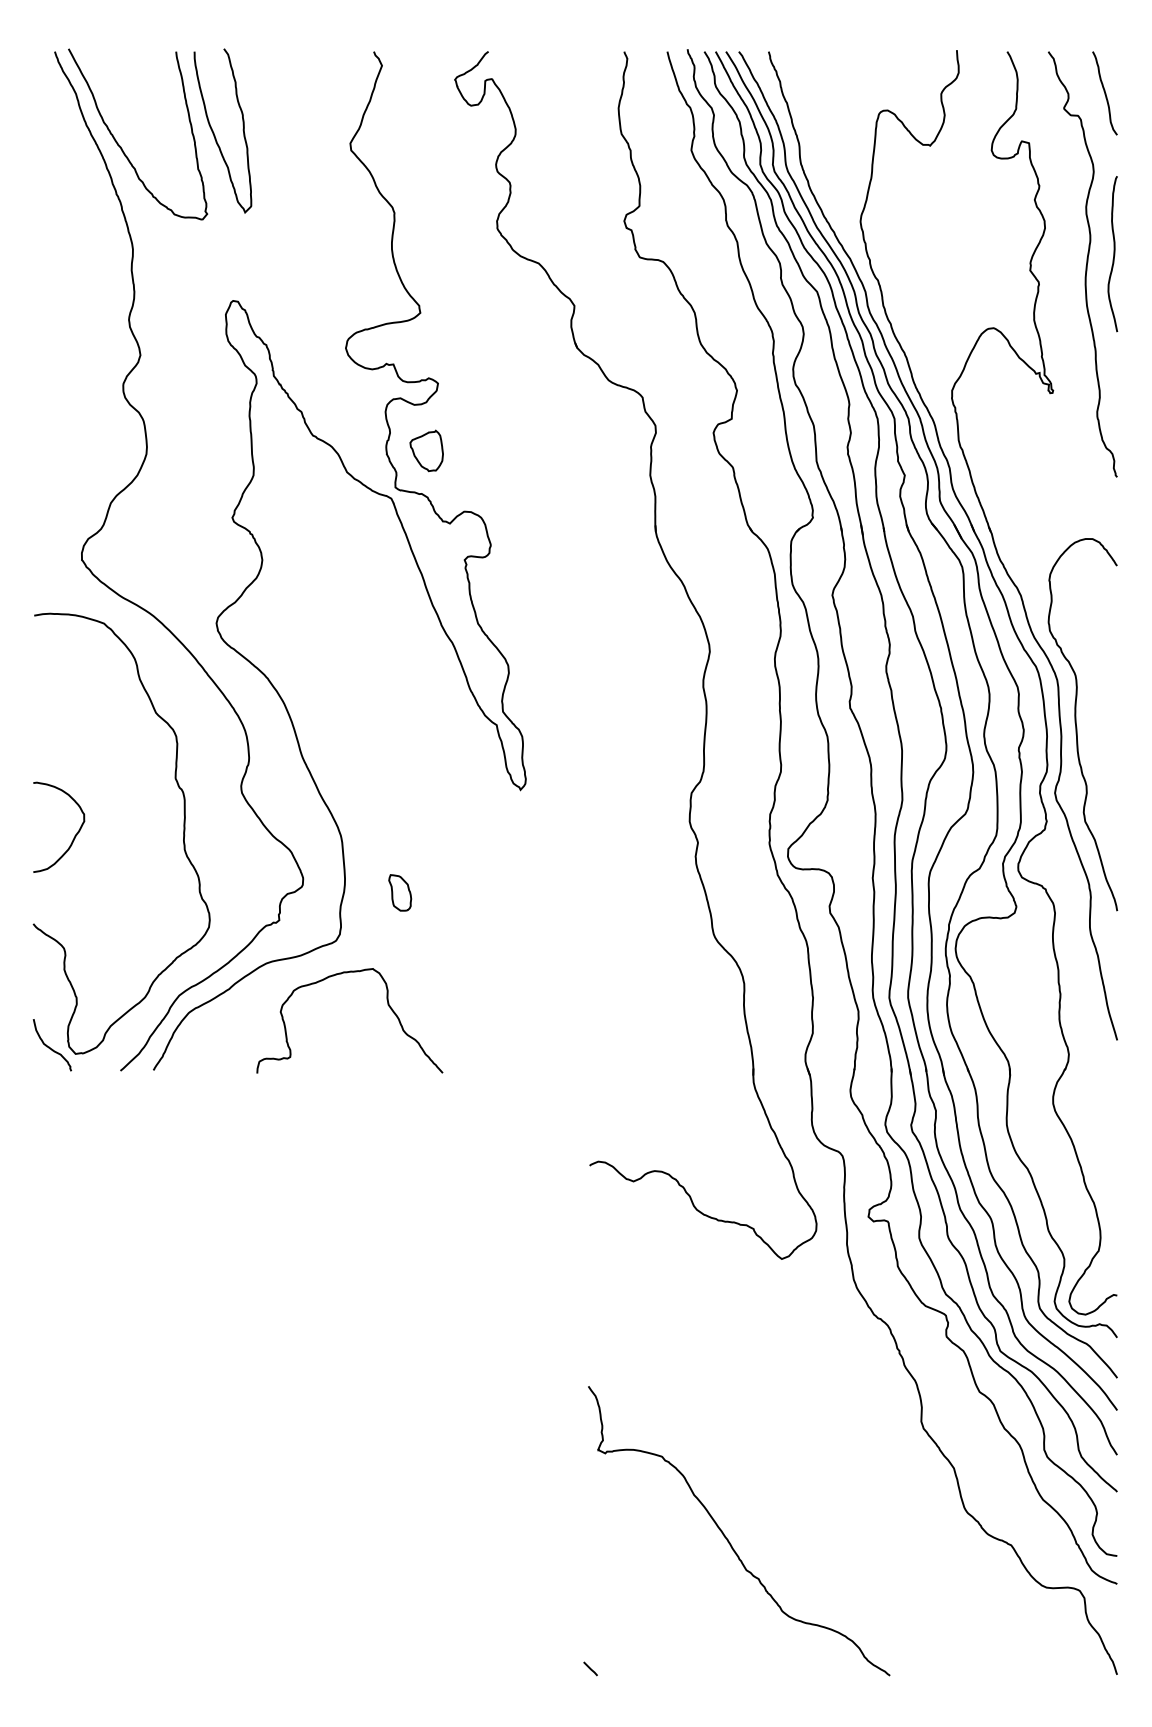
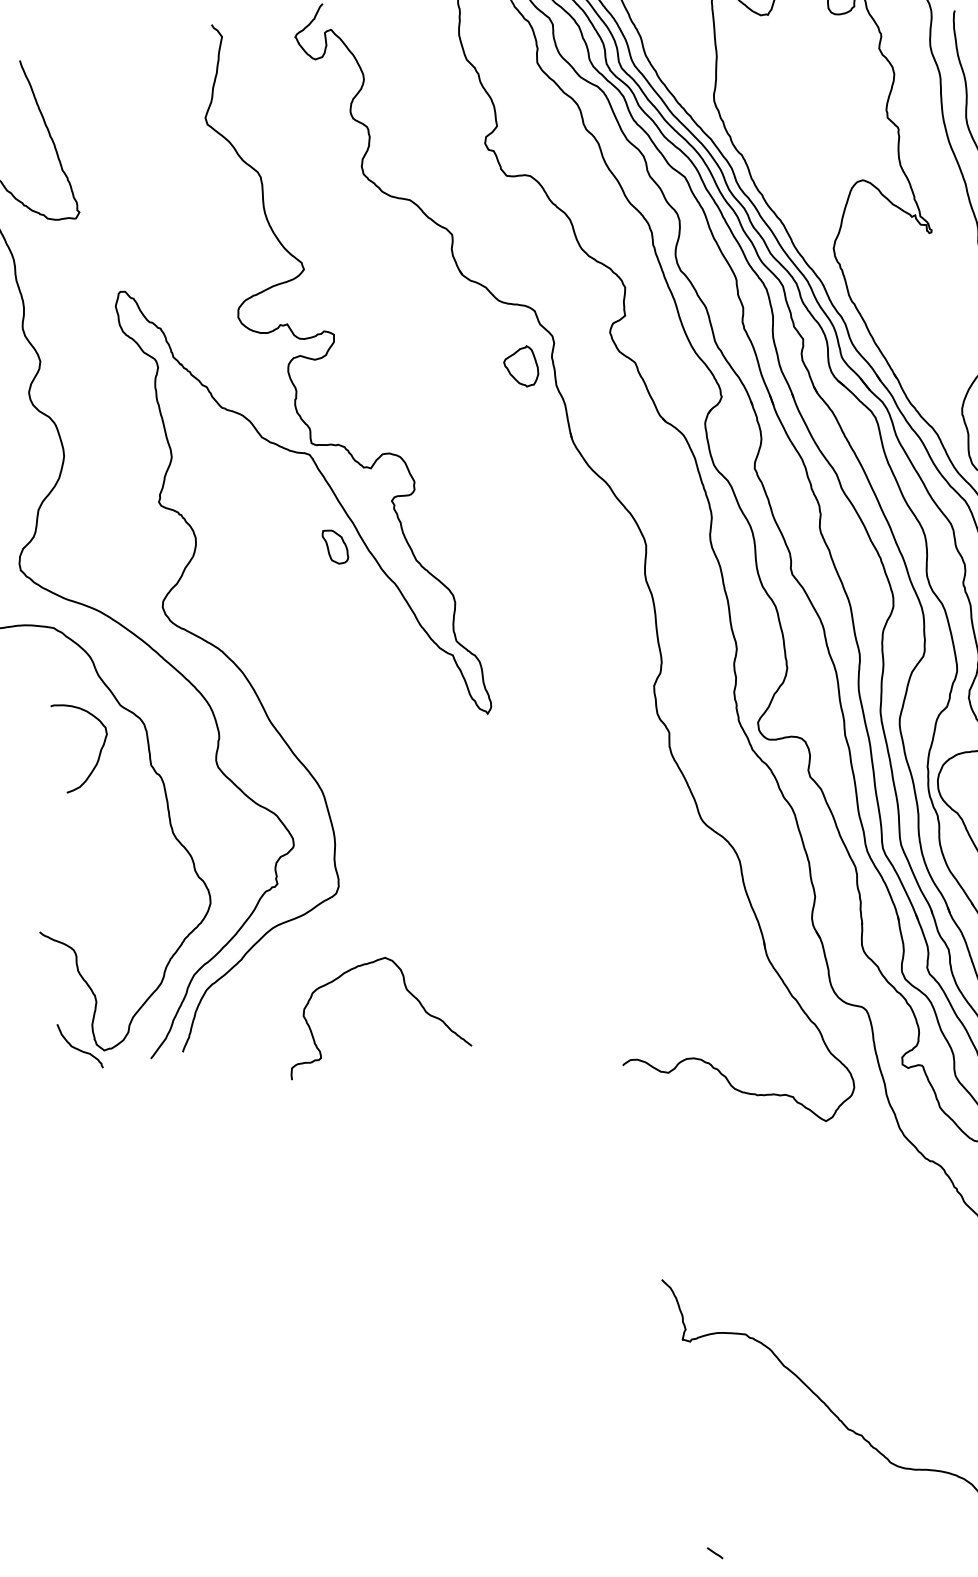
curve: (214, 132) -> (71, 131), removed
part: (426, 450) -> (521, 366), moved
curve: (74, 835) -> (100, 749), moved
part: (400, 892) -> (335, 546), moved
curve: (387, 1004) -> (405, 989), moved

